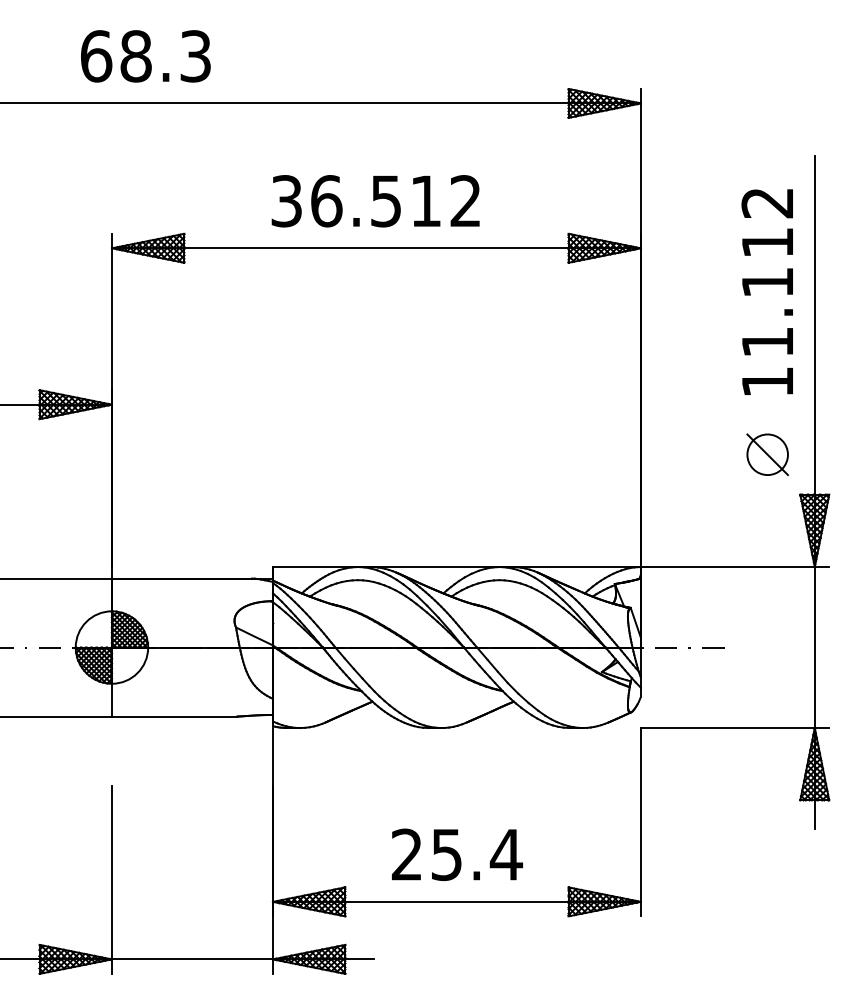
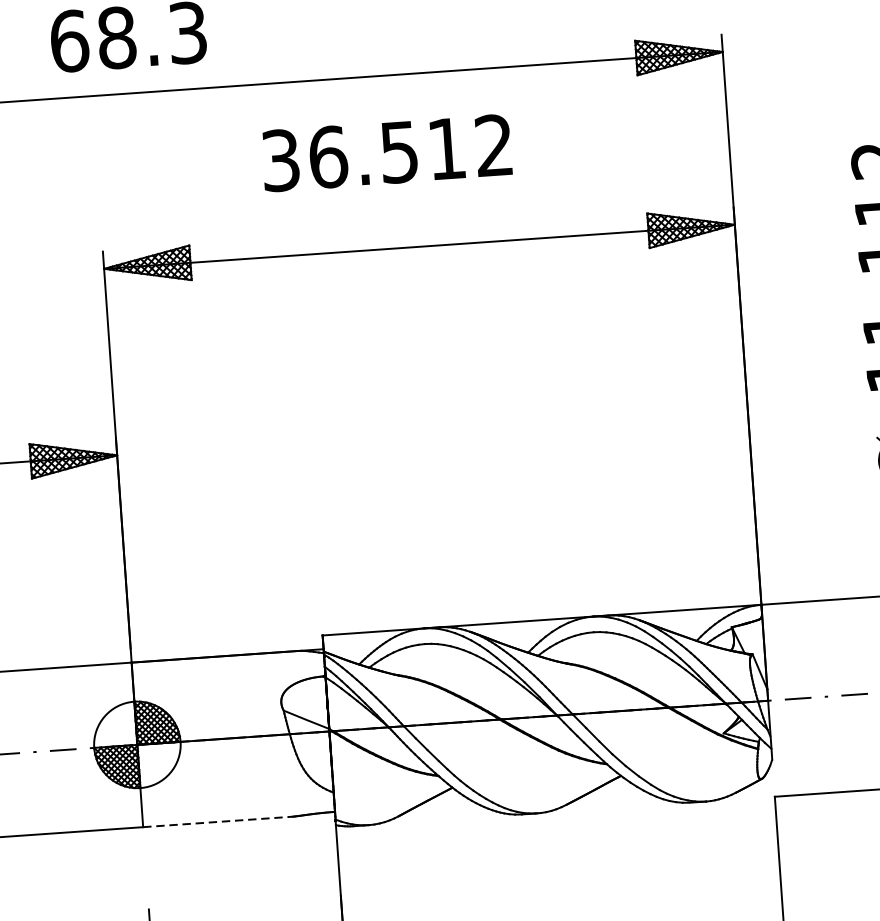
text: (375, 201) -> (386, 153), moved
line: (174, 716) -> (217, 821), solid -> dashed

